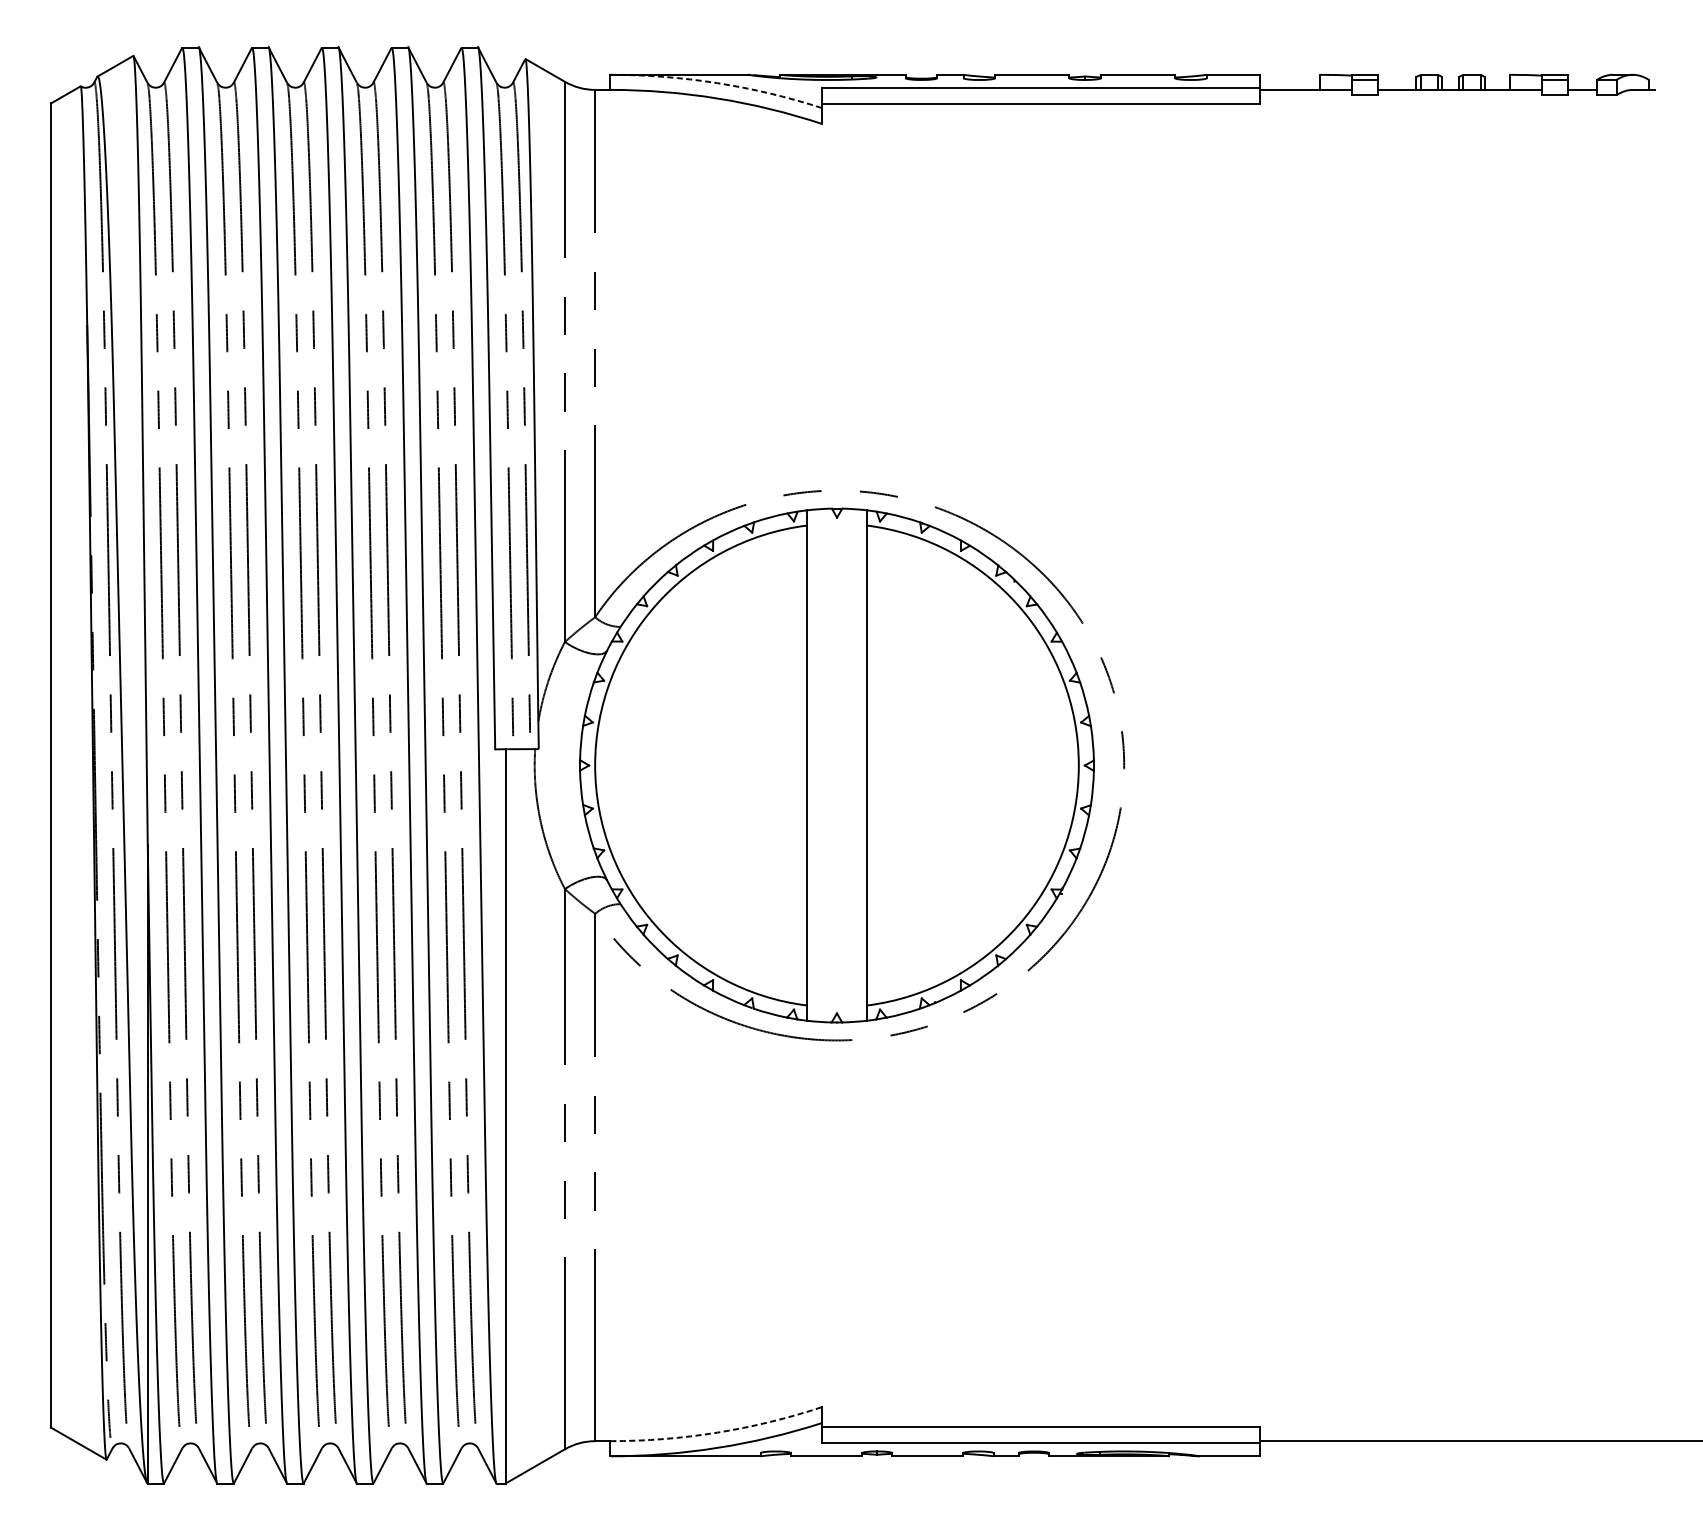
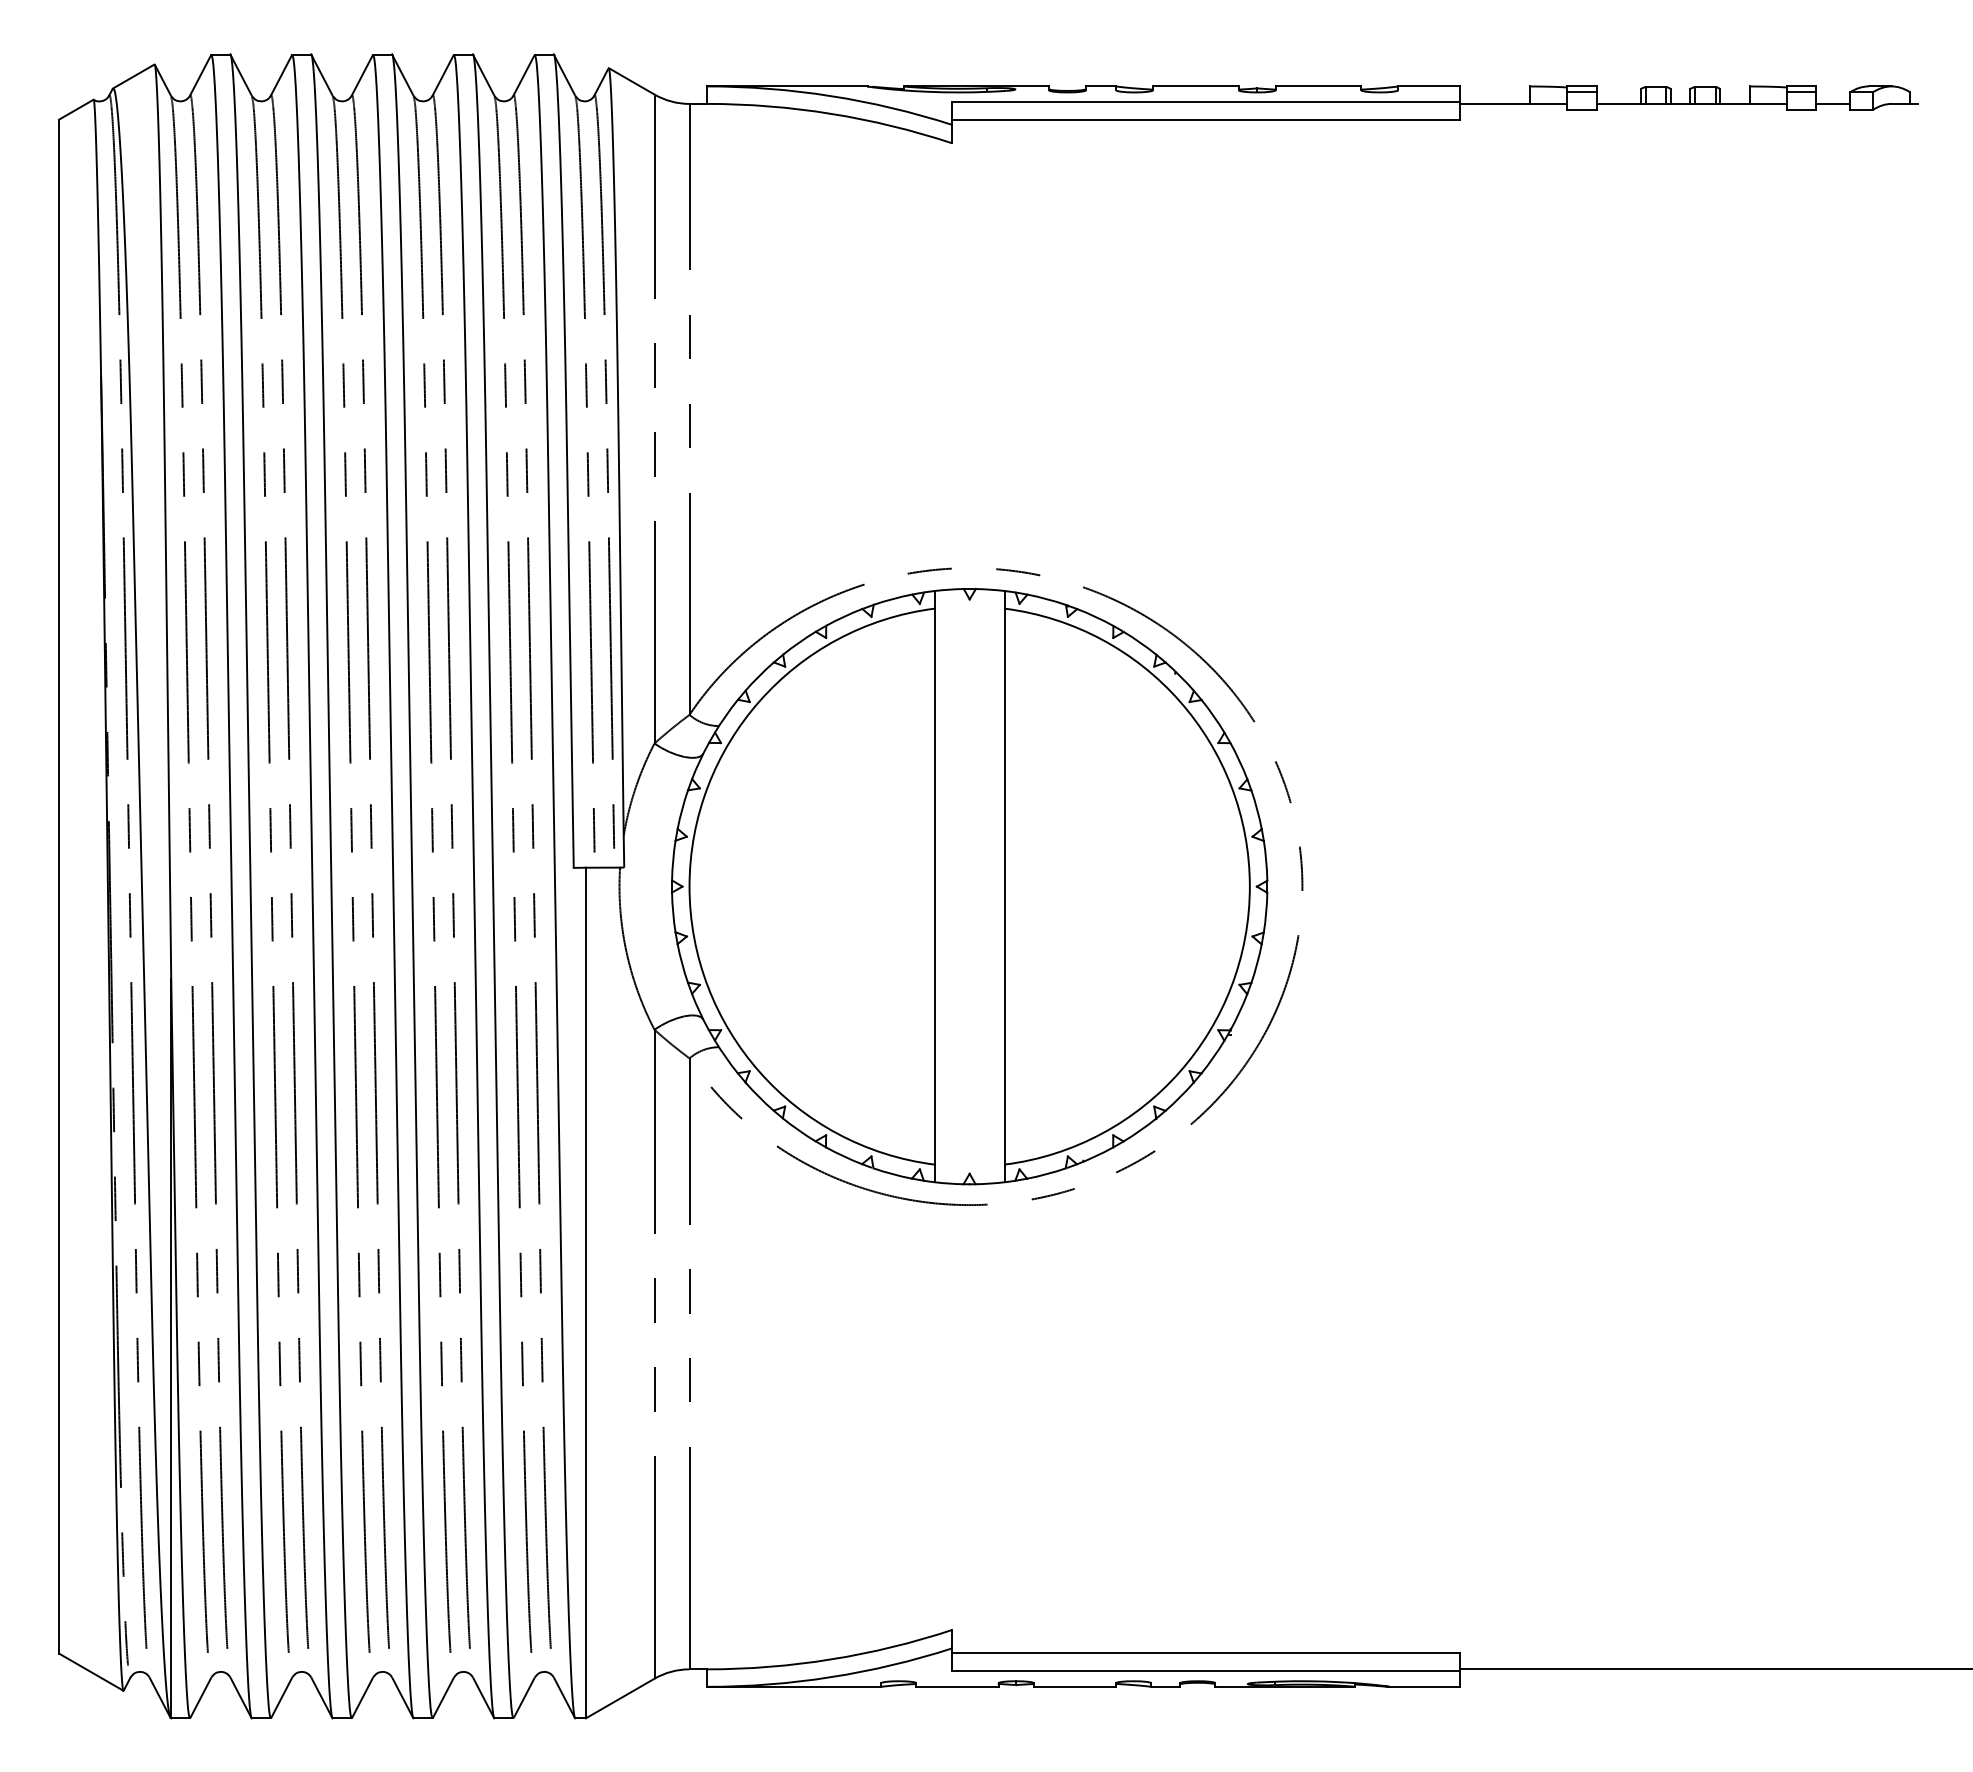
arc: (717, 83) -> (831, 96), dashed -> solid
arc: (717, 1432) -> (831, 1659), dashed -> solid

